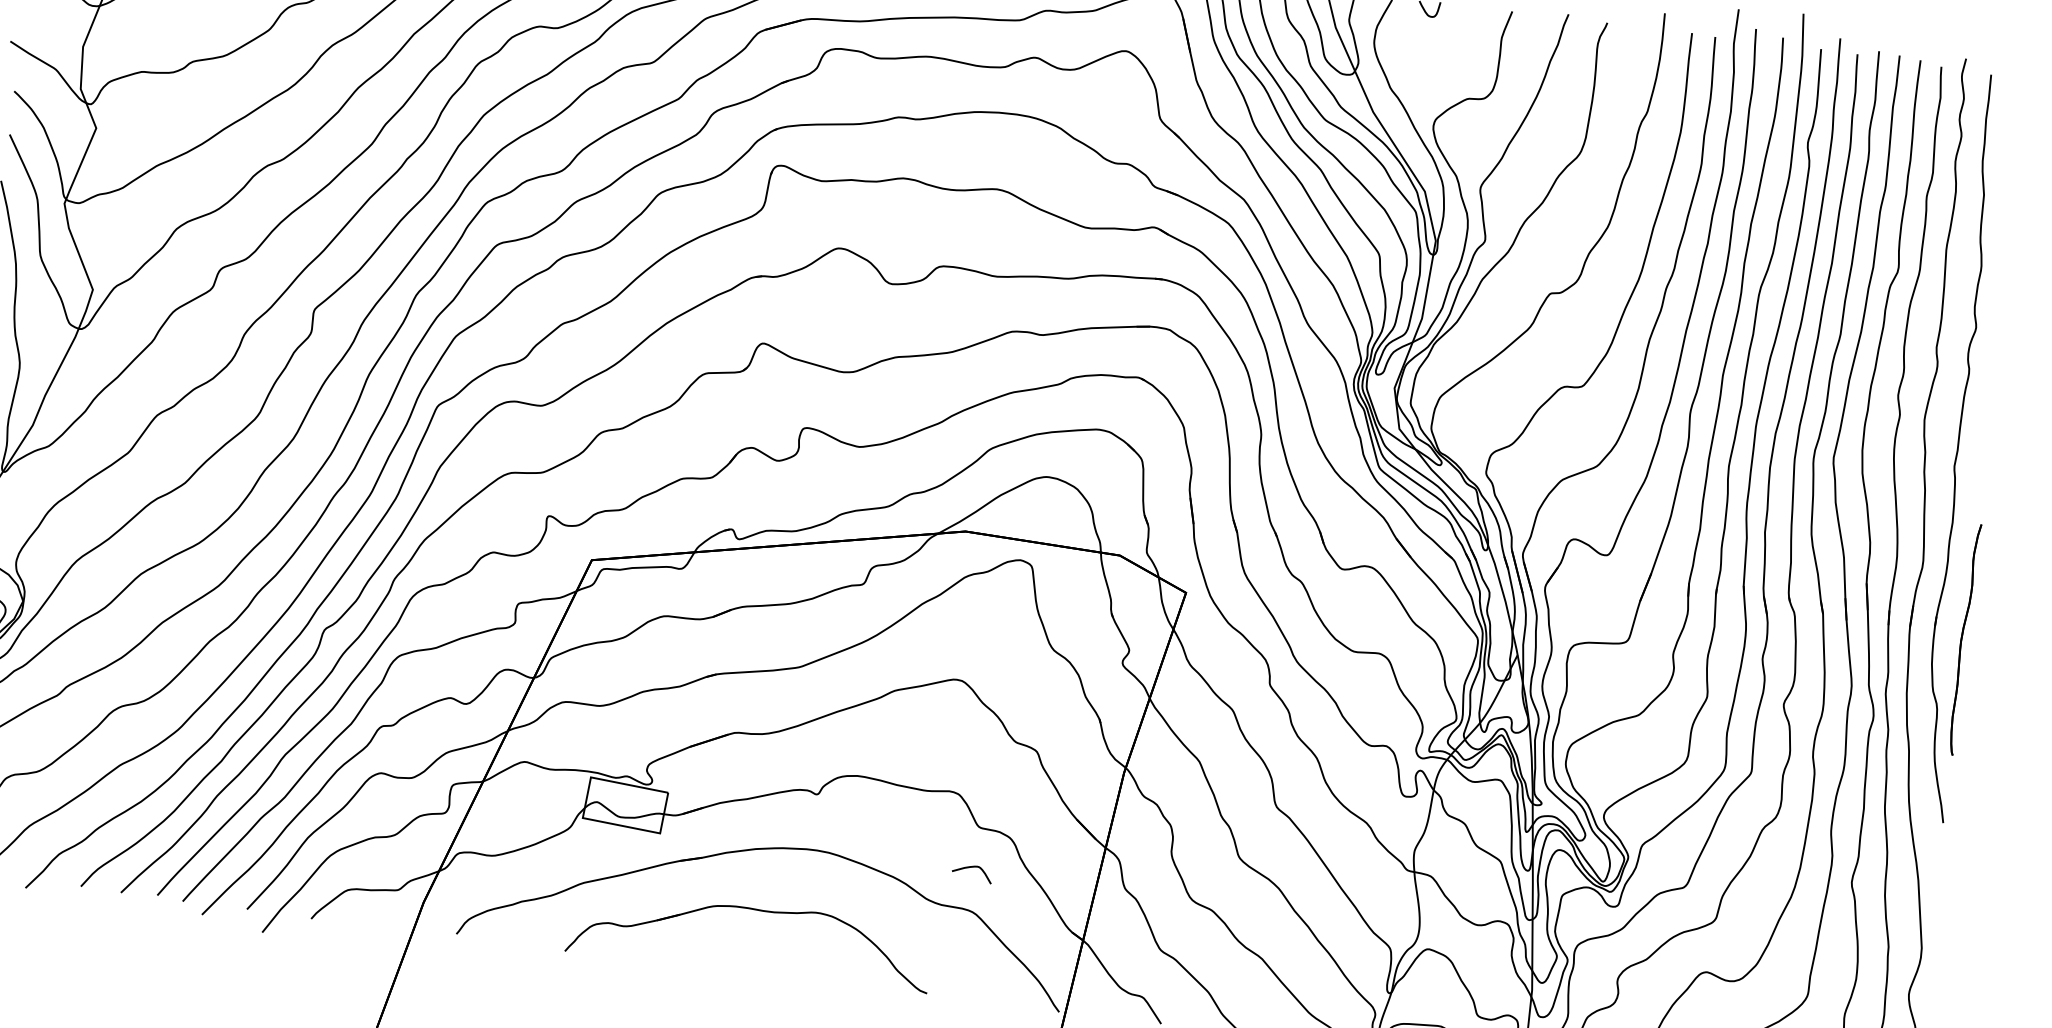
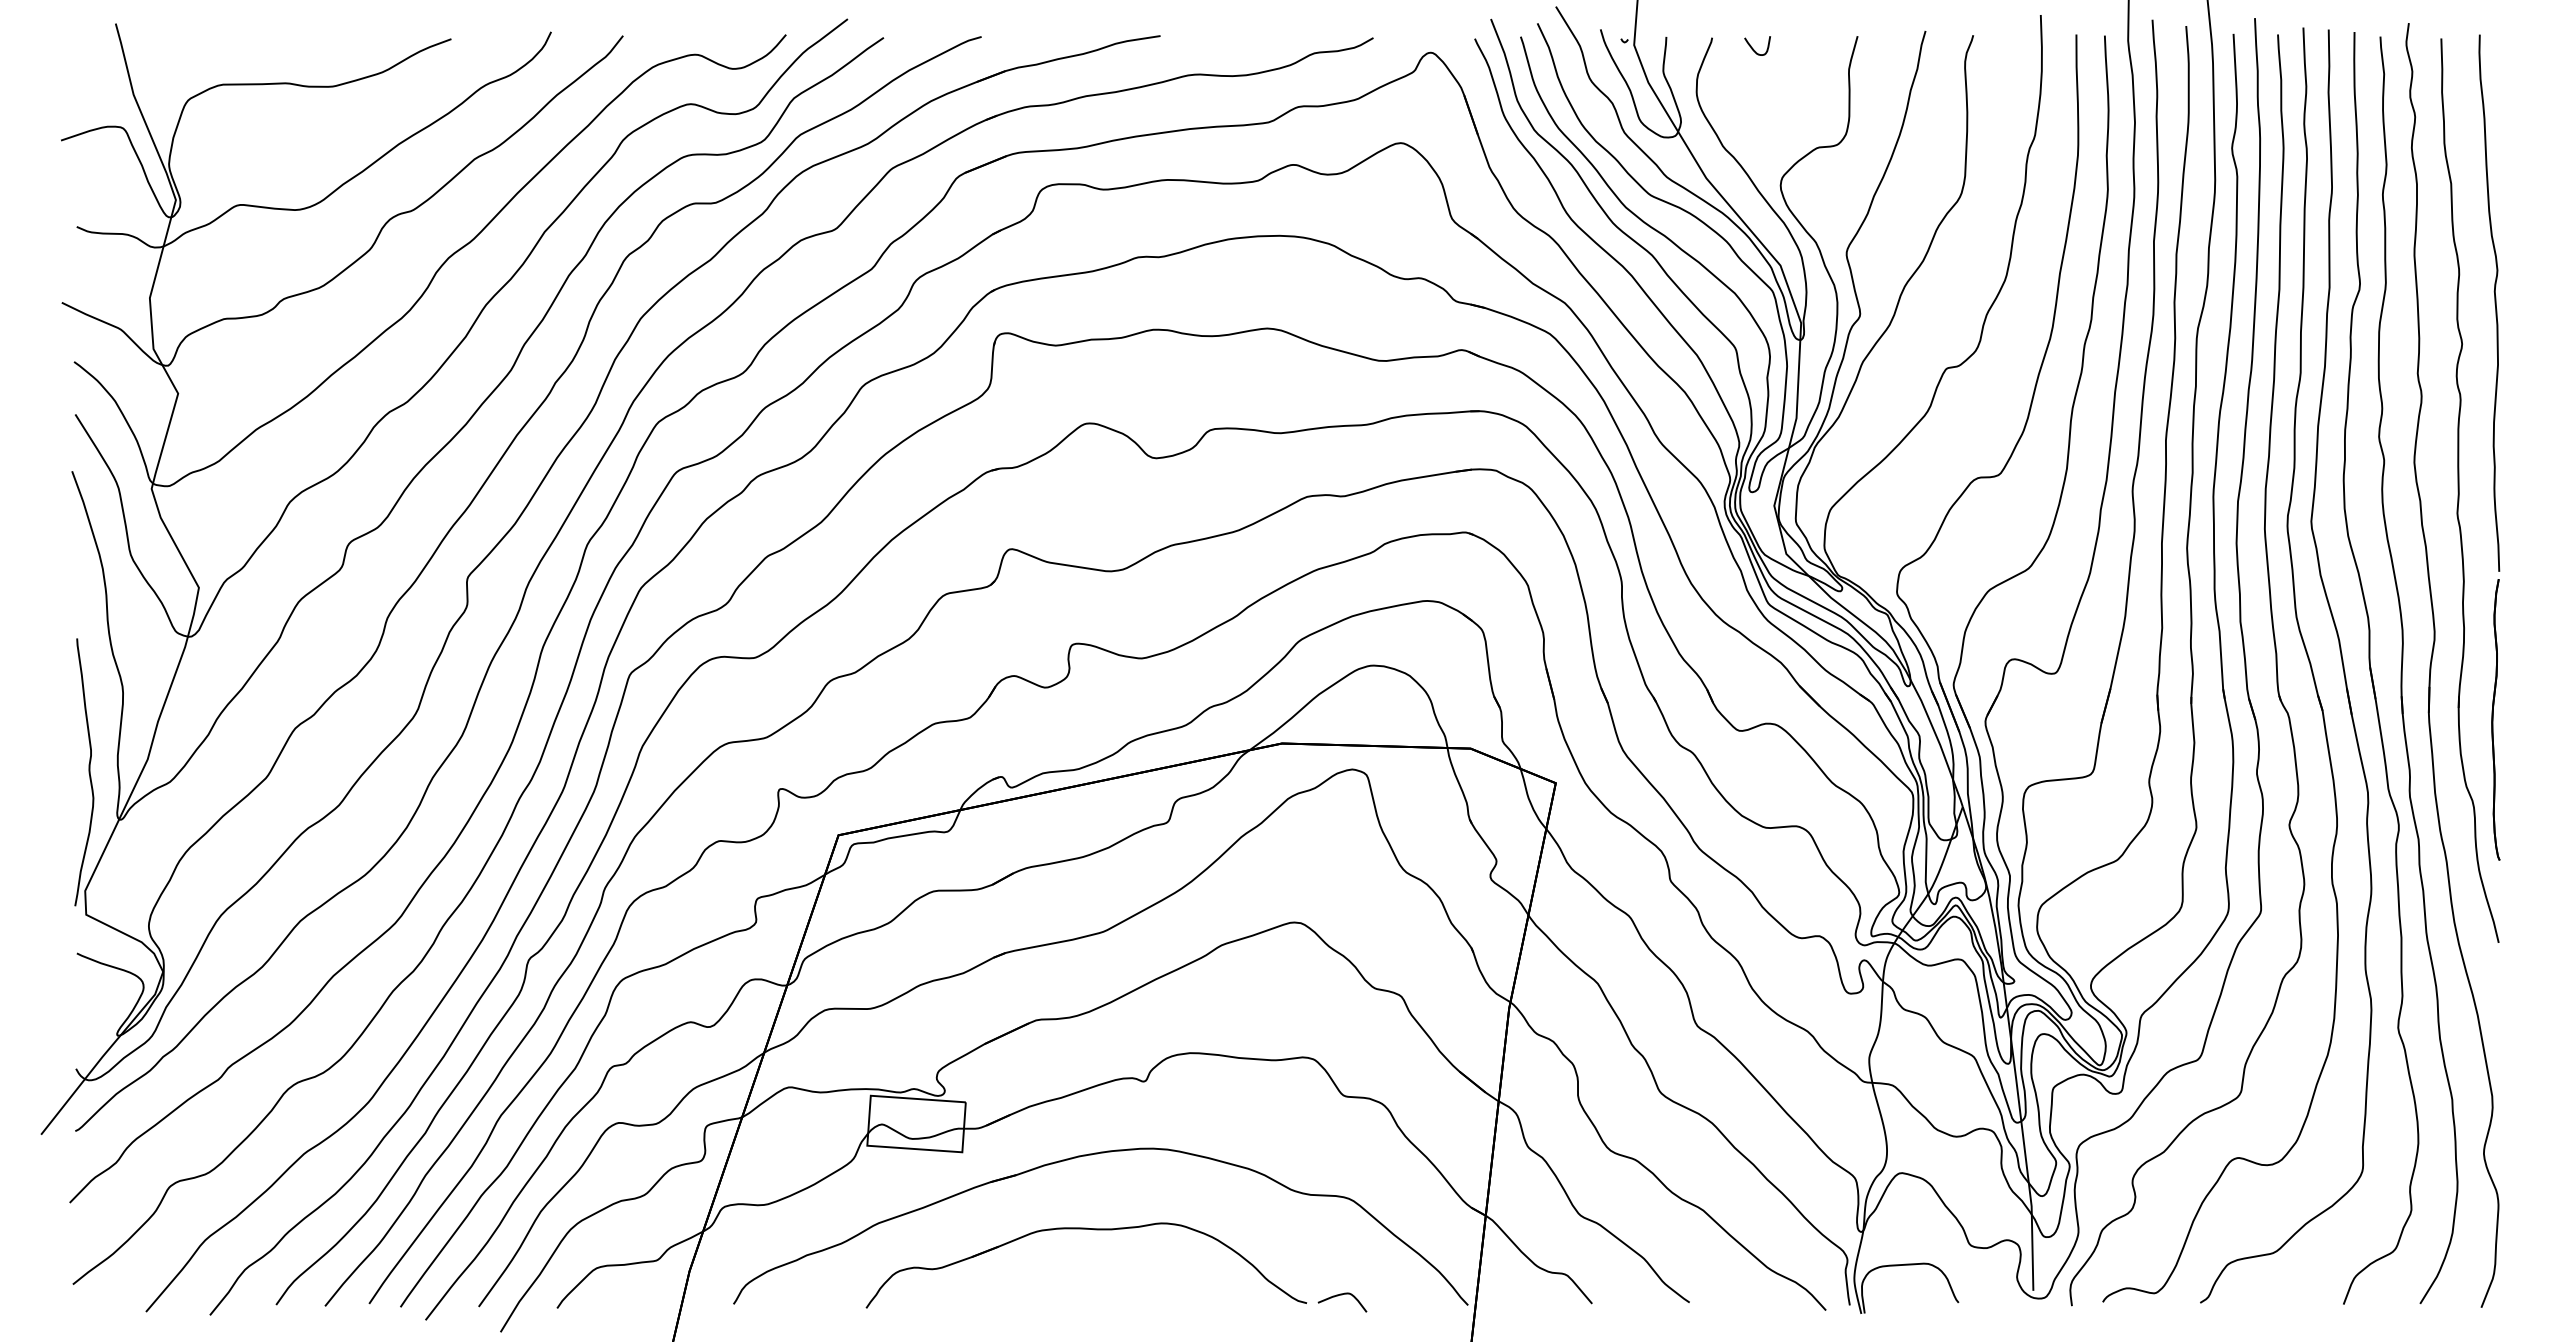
curve: (2007, 297) -> (2494, 302), added
curve: (972, 867) -> (1342, 1295), moved

